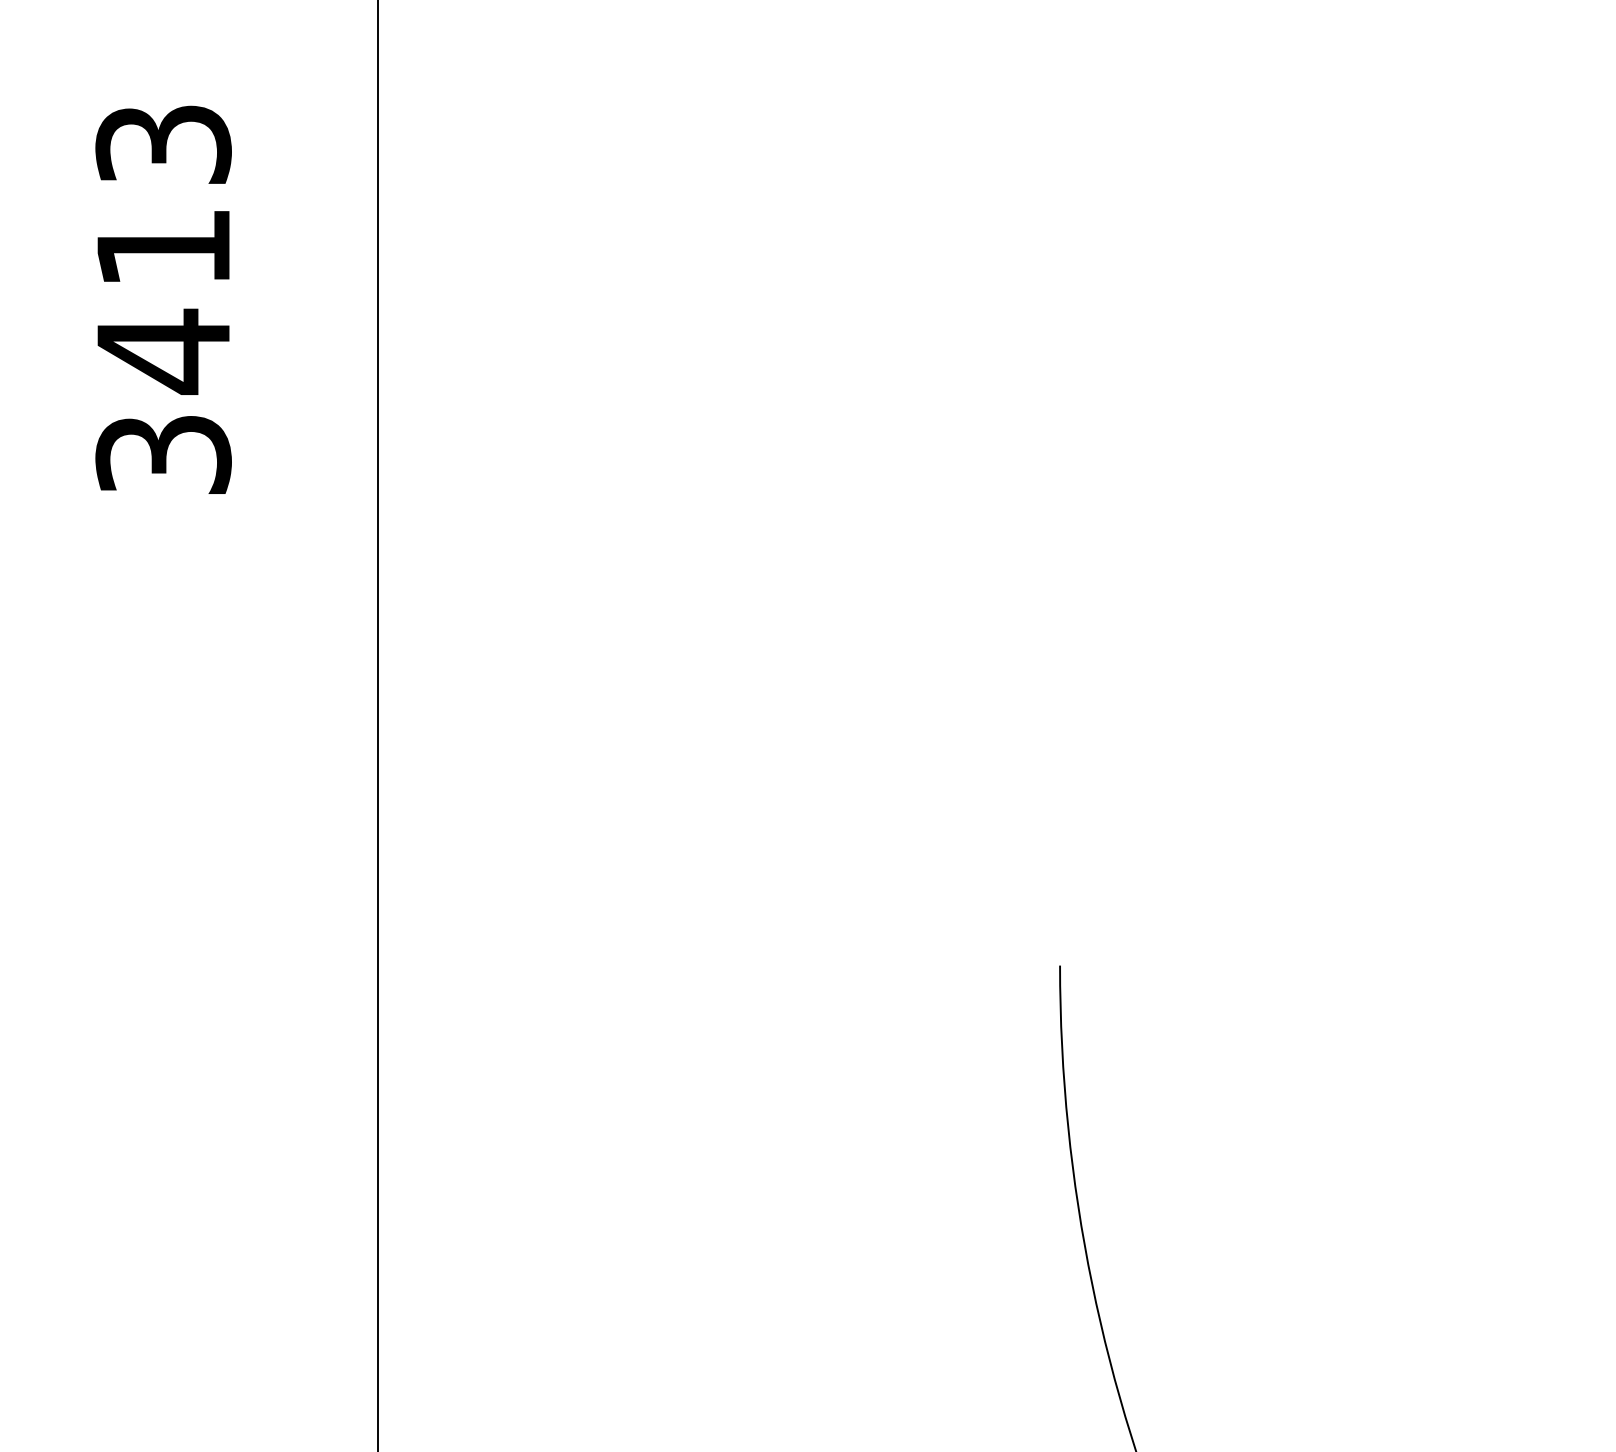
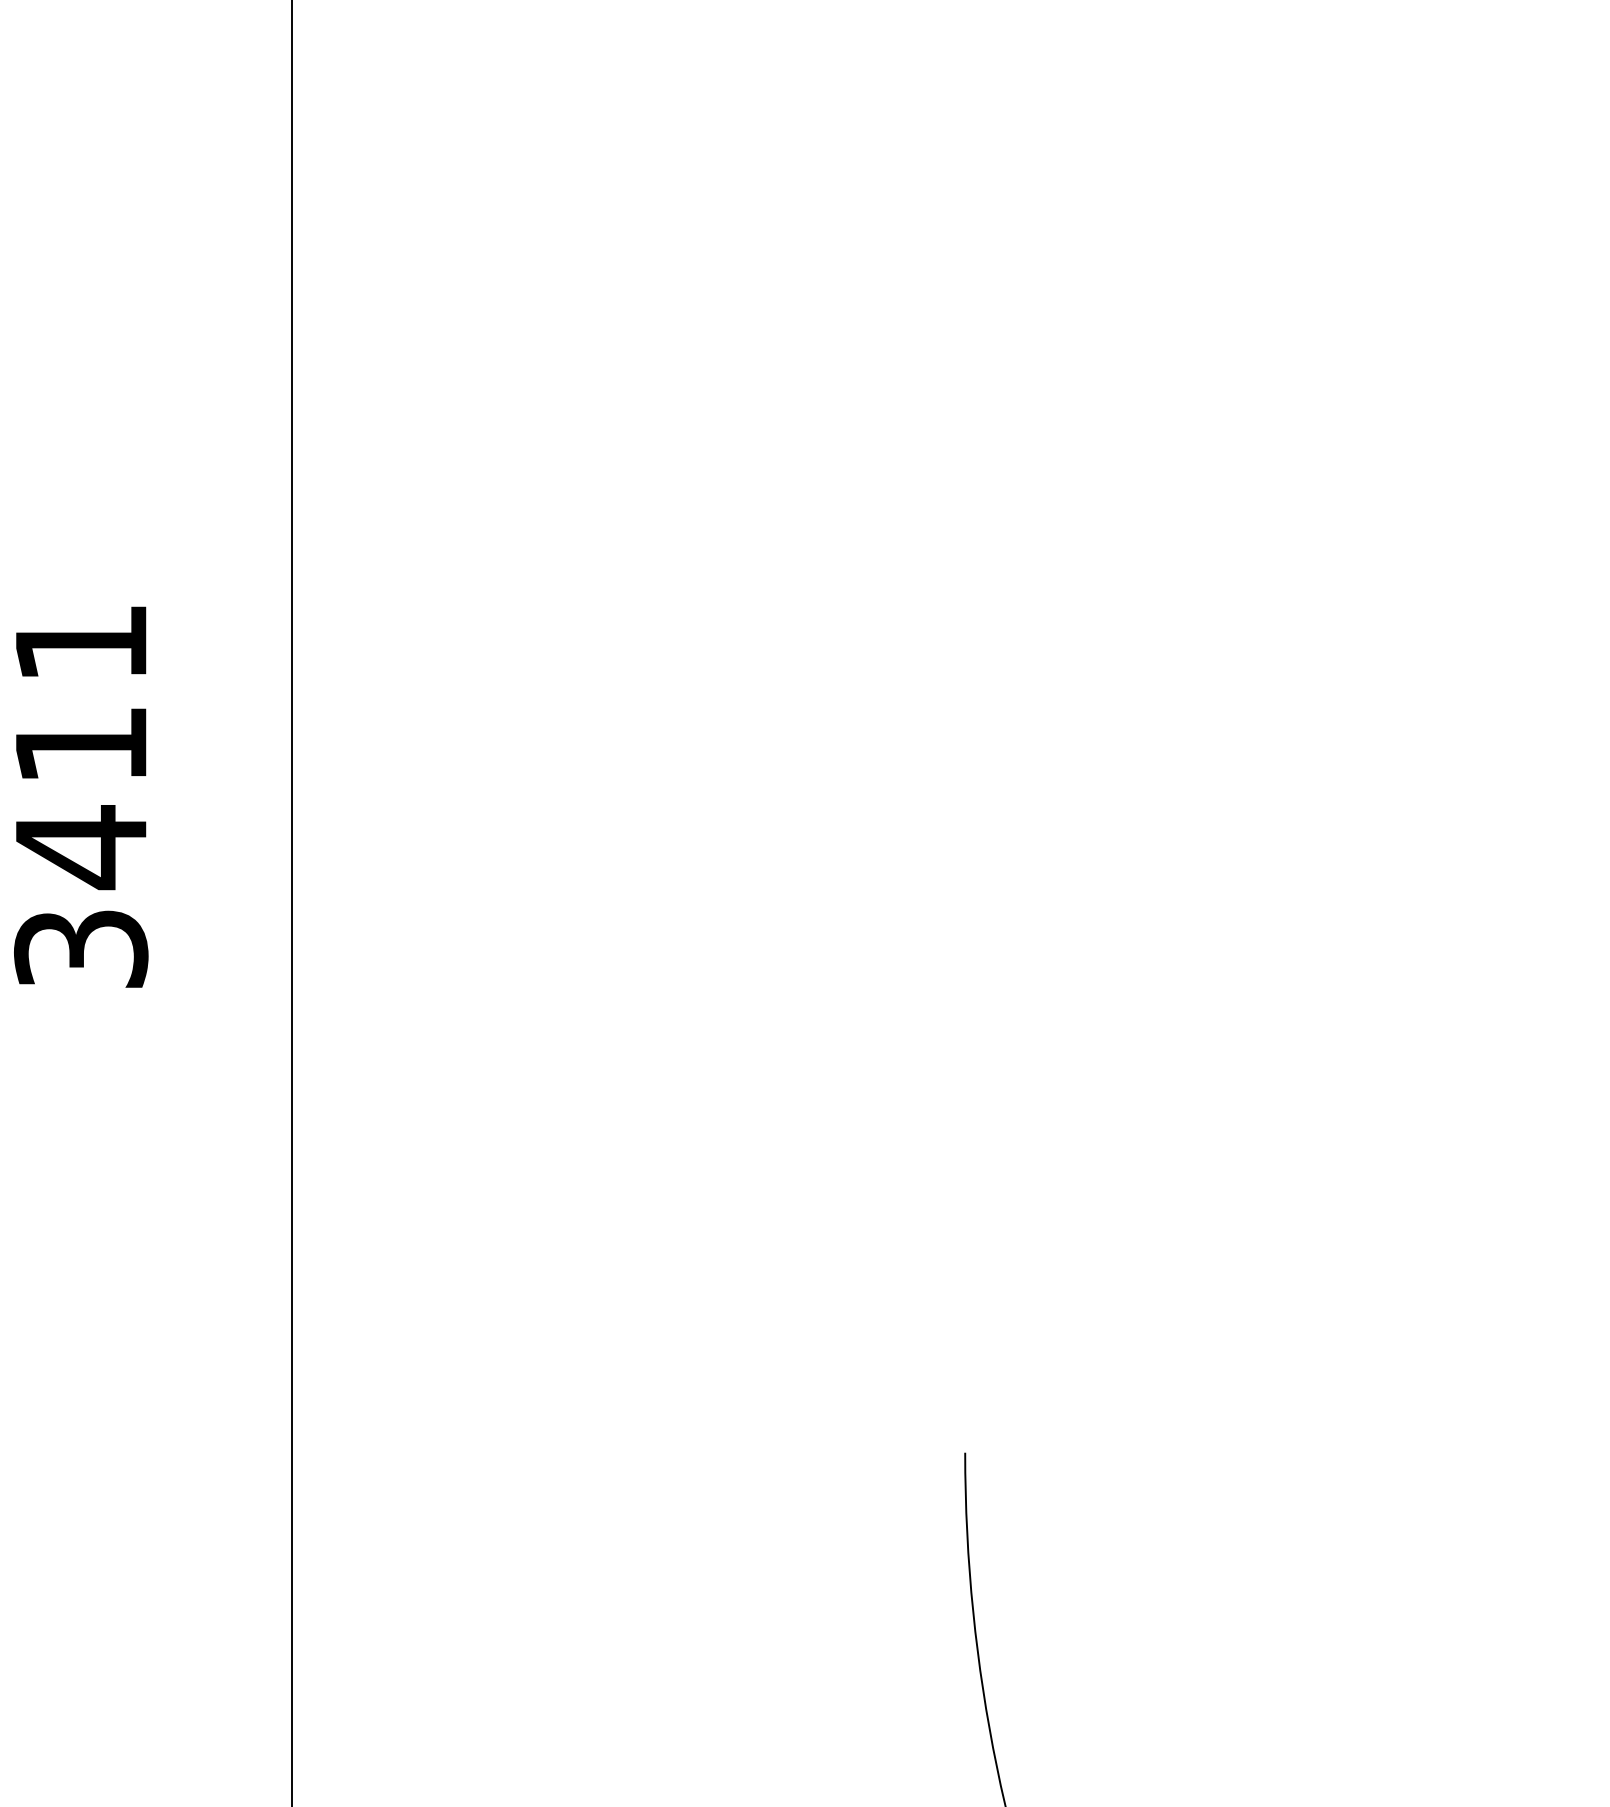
text: (163, 143) -> (81, 642), 3413 -> 3411

